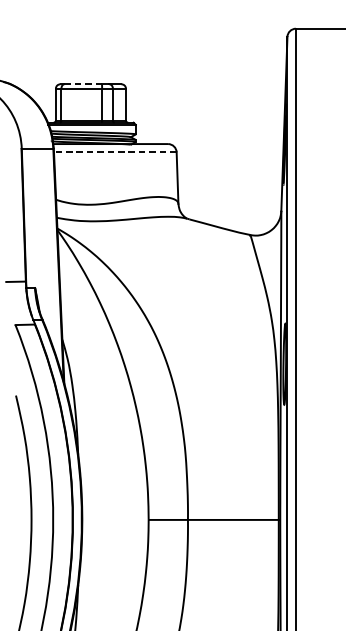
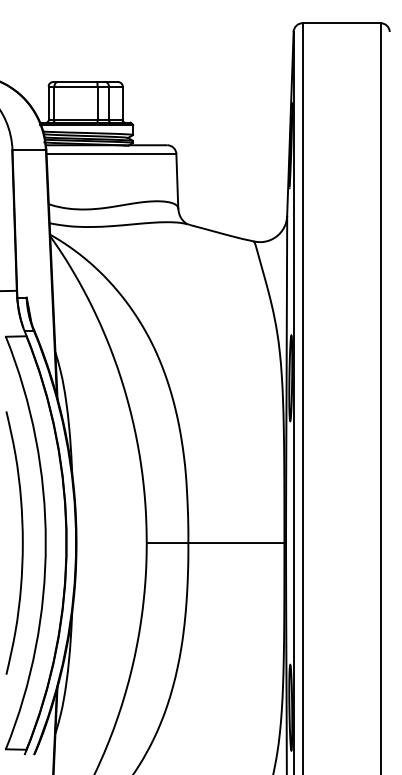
line: (83, 83) -> (77, 81), dashed -> solid
line: (115, 152) -> (111, 154), dashed -> solid

